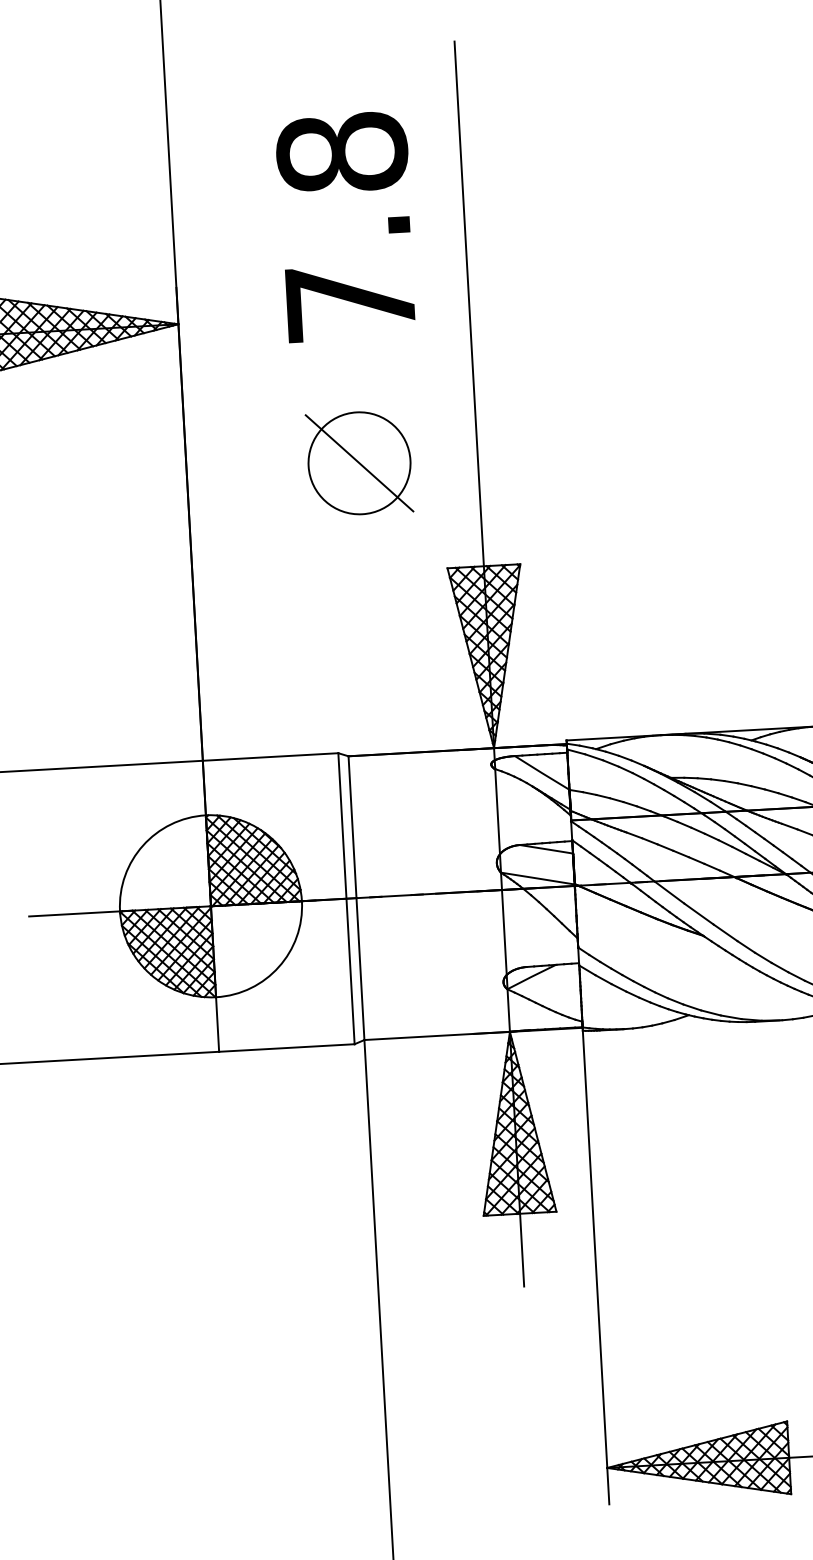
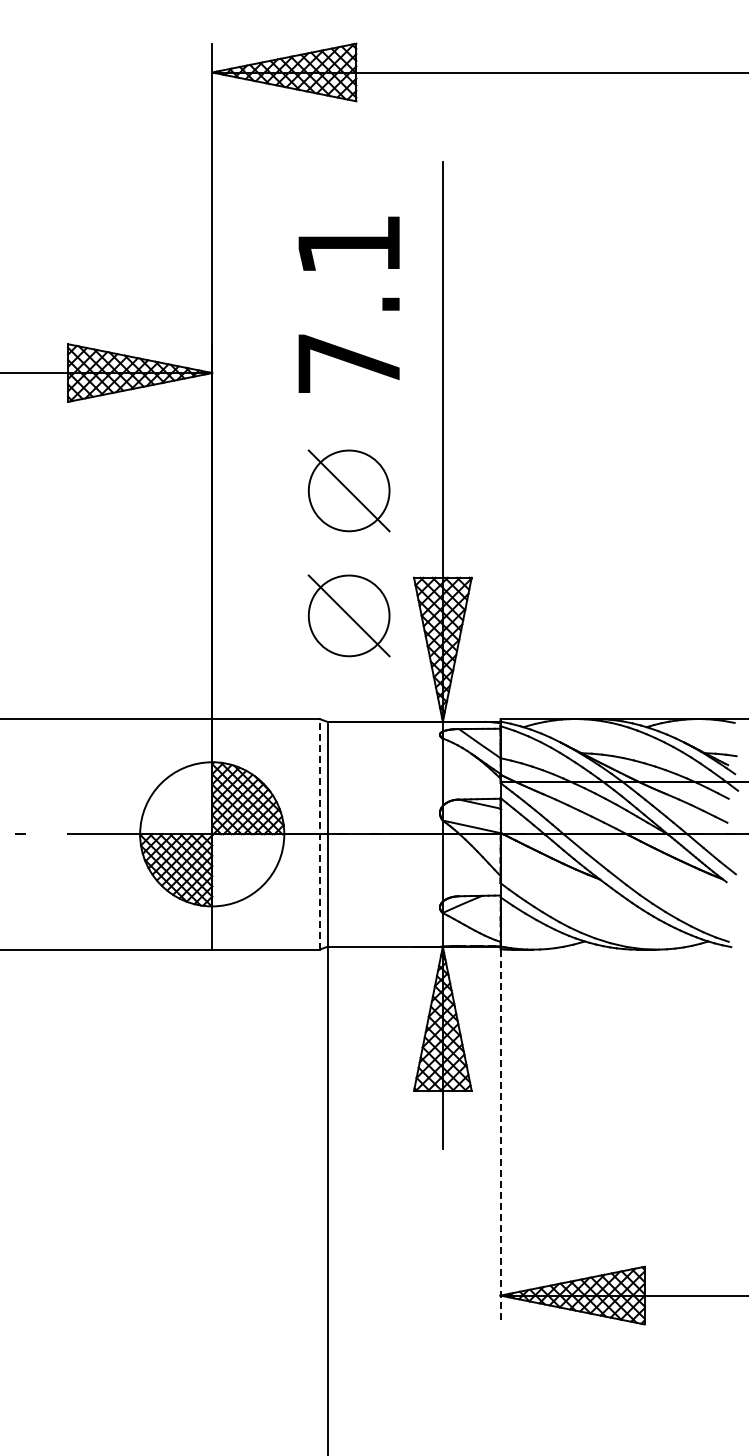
text: (342, 152) -> (349, 244), 7.8 -> 7.1
part: (367, 620) -> (348, 615), added
line: (346, 897) -> (319, 833), solid -> dashed
line: (596, 1268) -> (500, 1137), solid -> dashed

